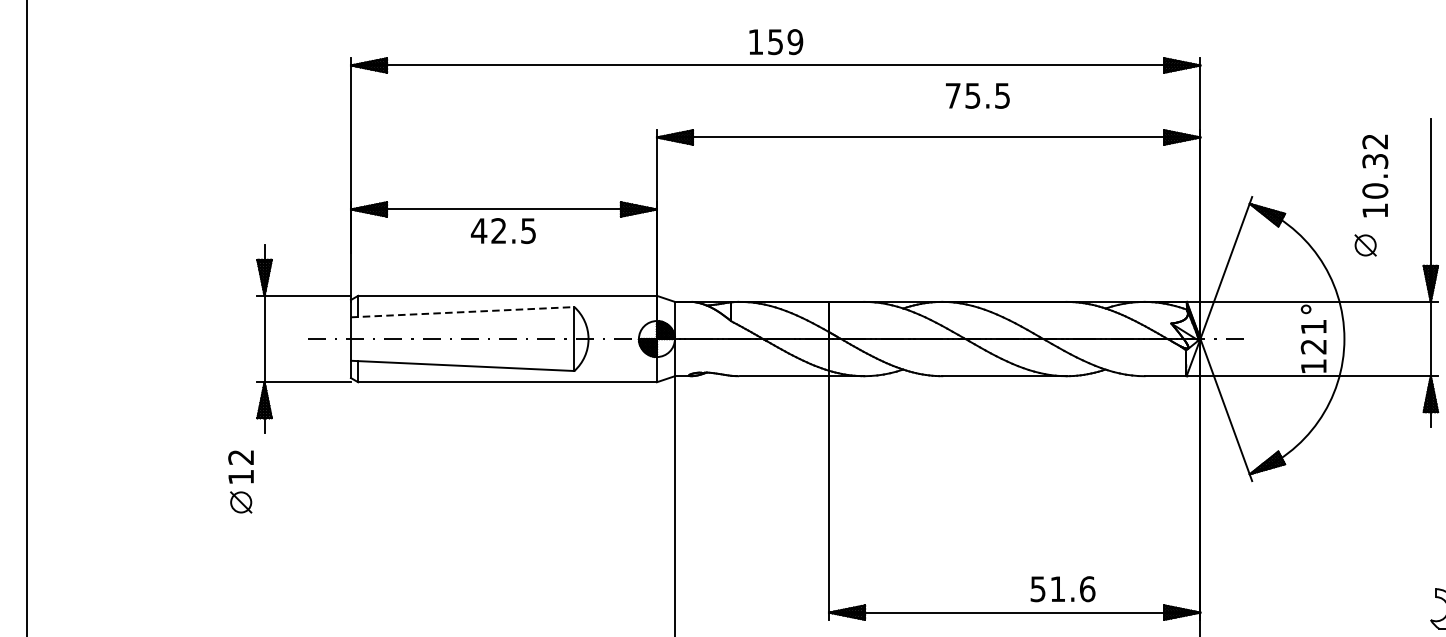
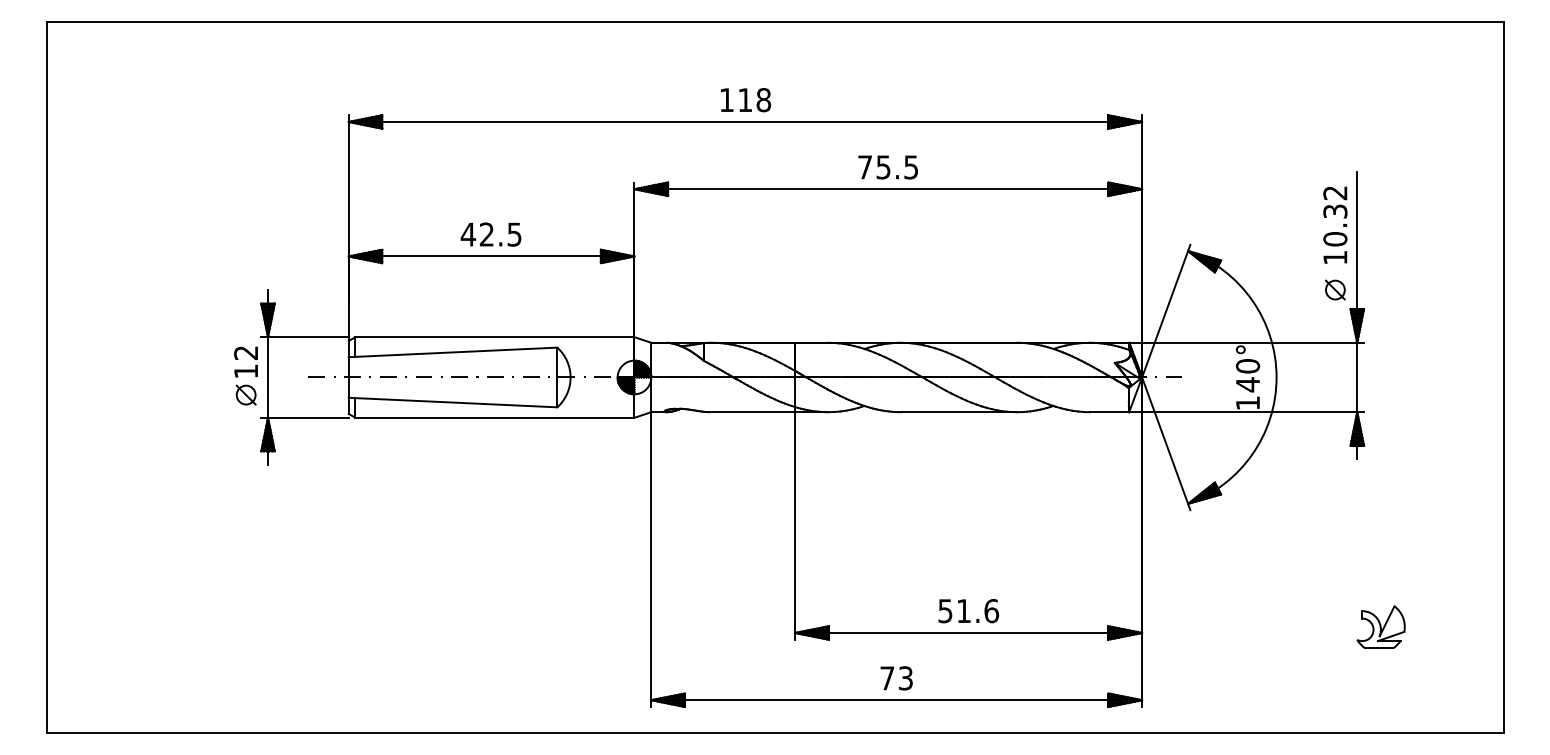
text: (785, 42) -> (754, 100), 159 -> 118
text: (977, 96) -> (887, 167), moved
text: (1375, 175) -> (1335, 224), moved
text: (502, 230) -> (490, 234), moved
part: (1364, 244) -> (1334, 289), moved
line: (463, 312) -> (453, 352), dashed -> solid
text: (1313, 336) -> (1247, 375), 121° -> 140°
part: (240, 481) -> (245, 375), moved
text: (1062, 589) -> (968, 611), moved

